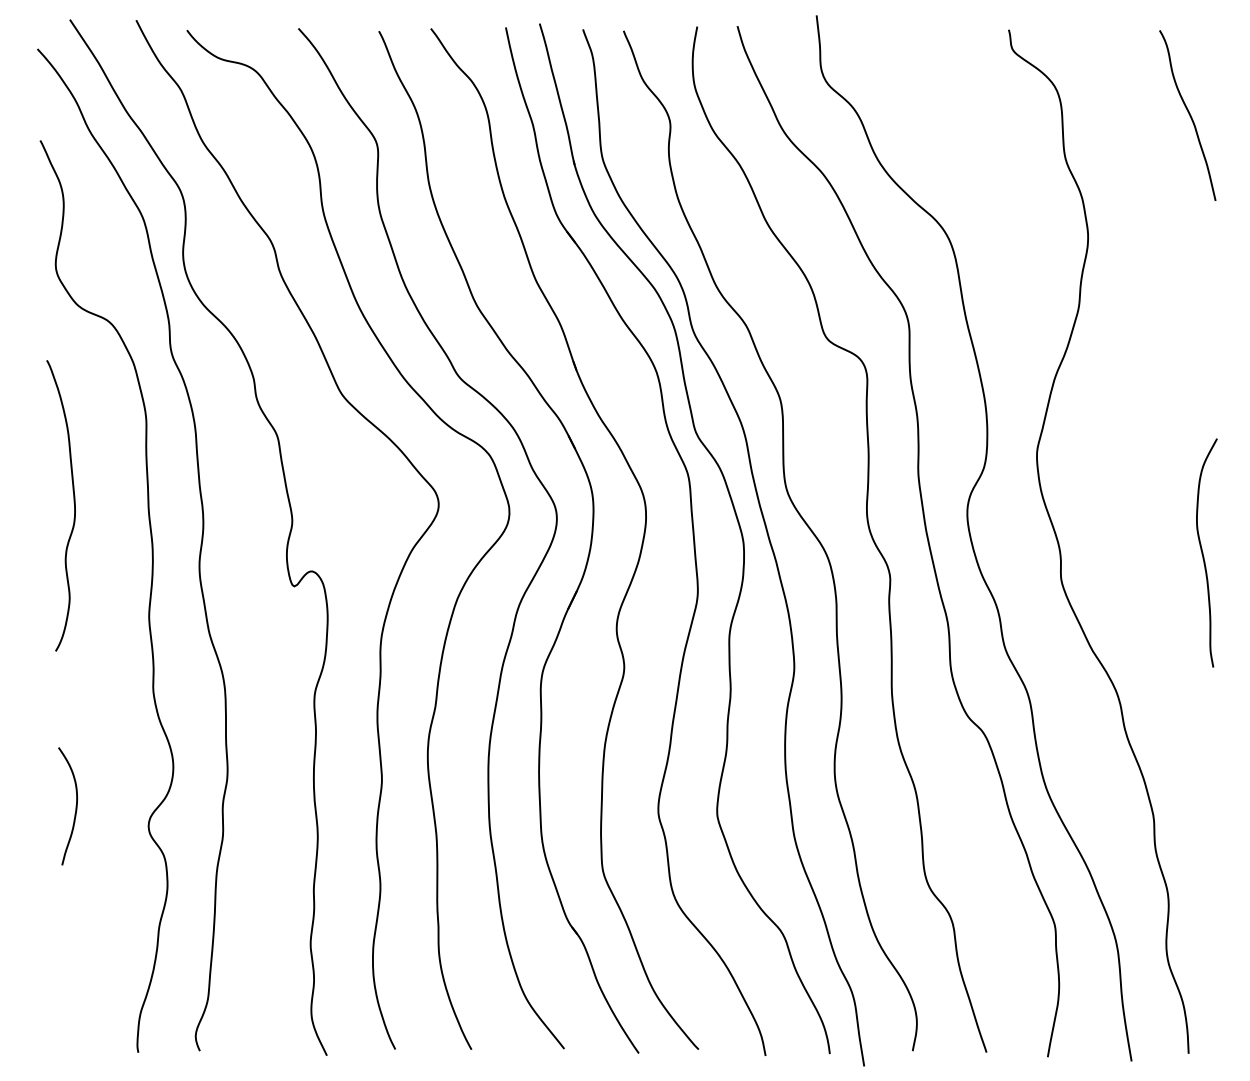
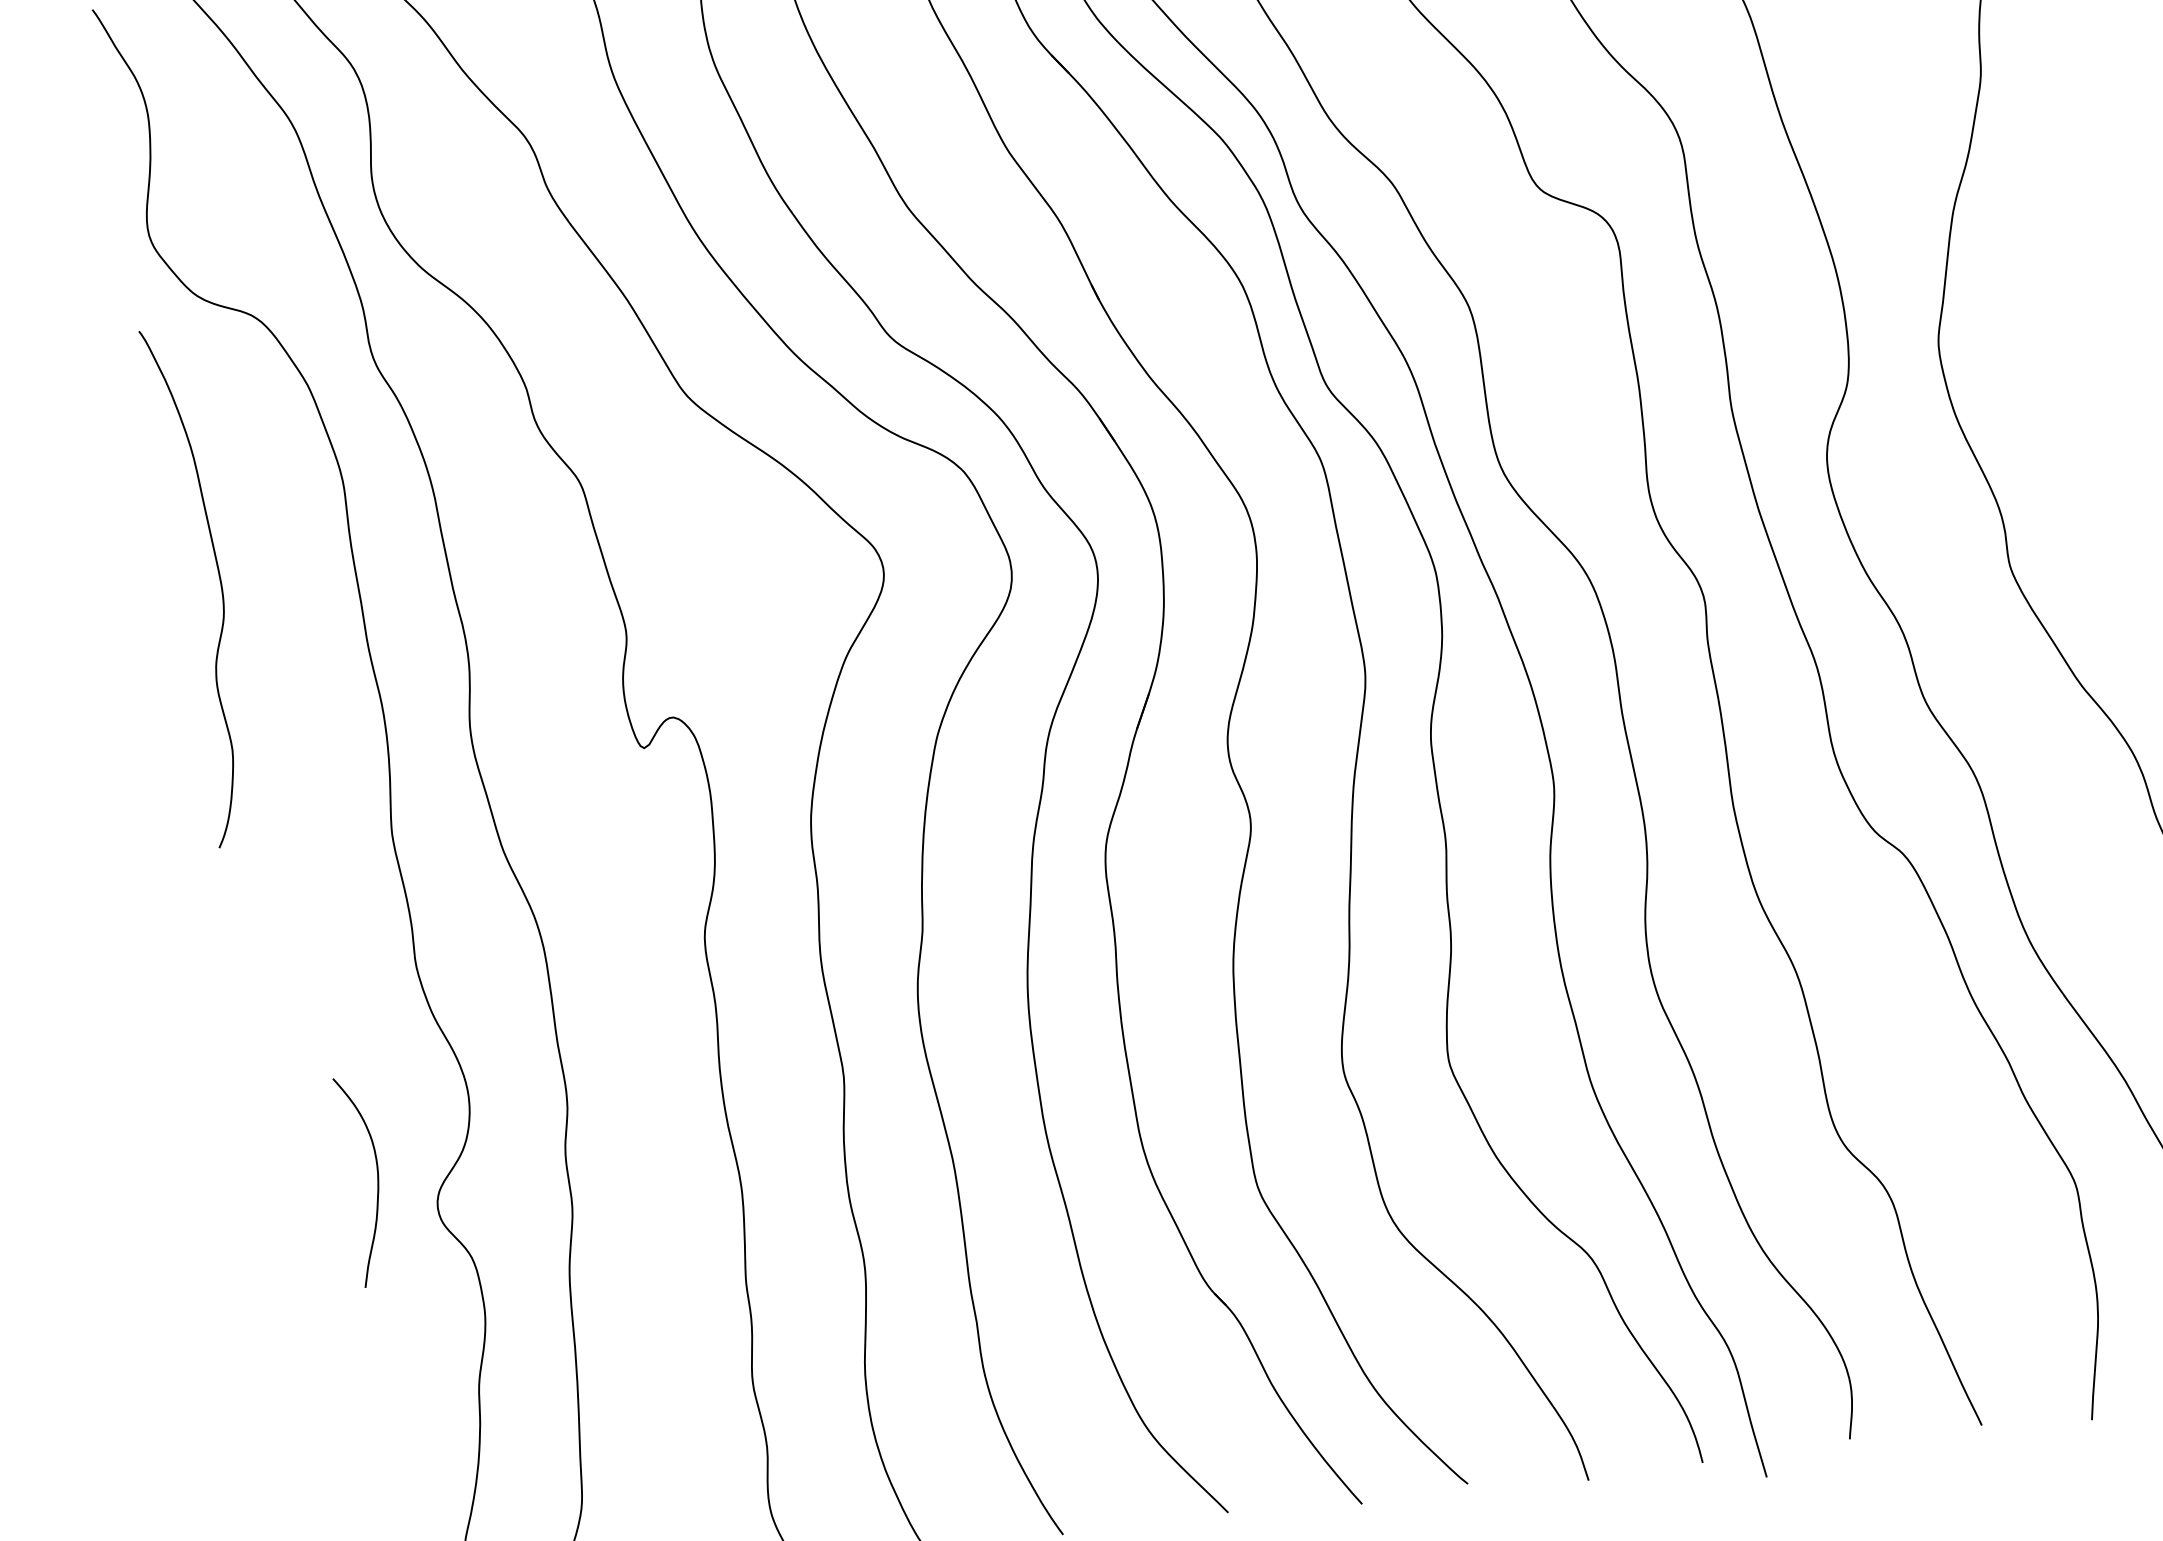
curve: (73, 503) -> (218, 580), moved
curve: (75, 806) -> (376, 1179), moved

